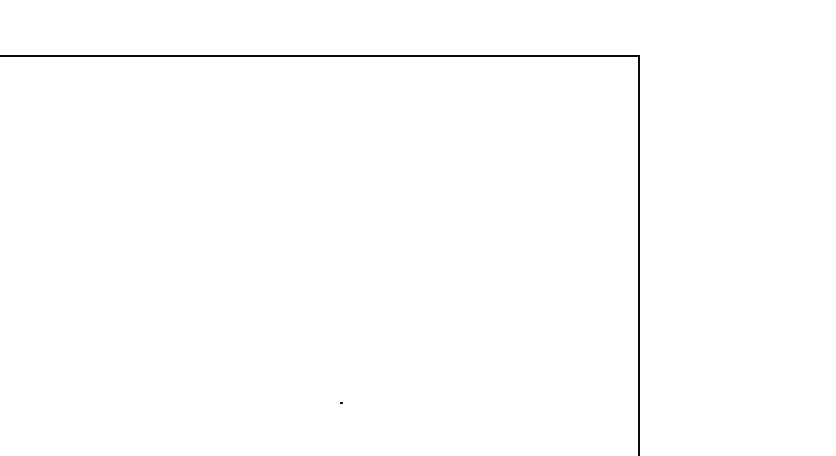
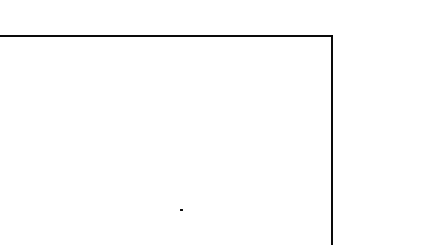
part: (347, 401) -> (186, 208), size x1.6

